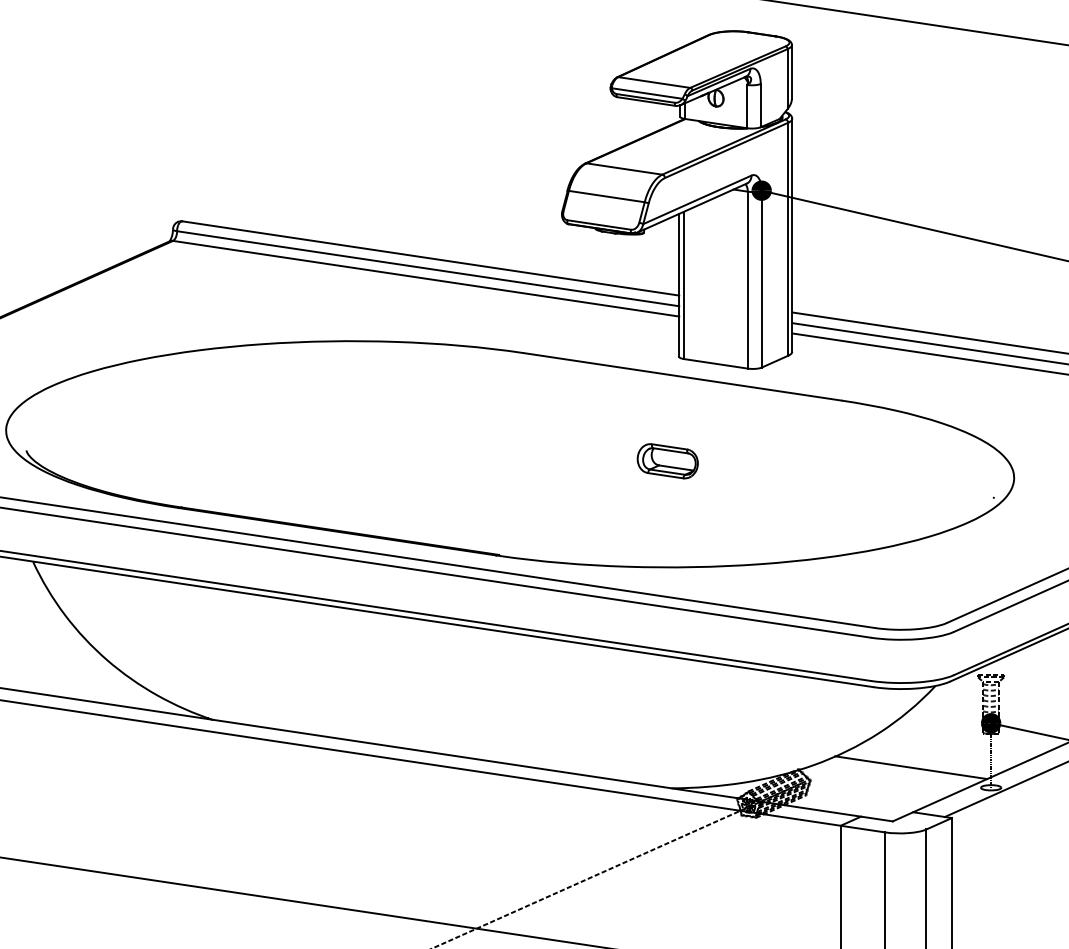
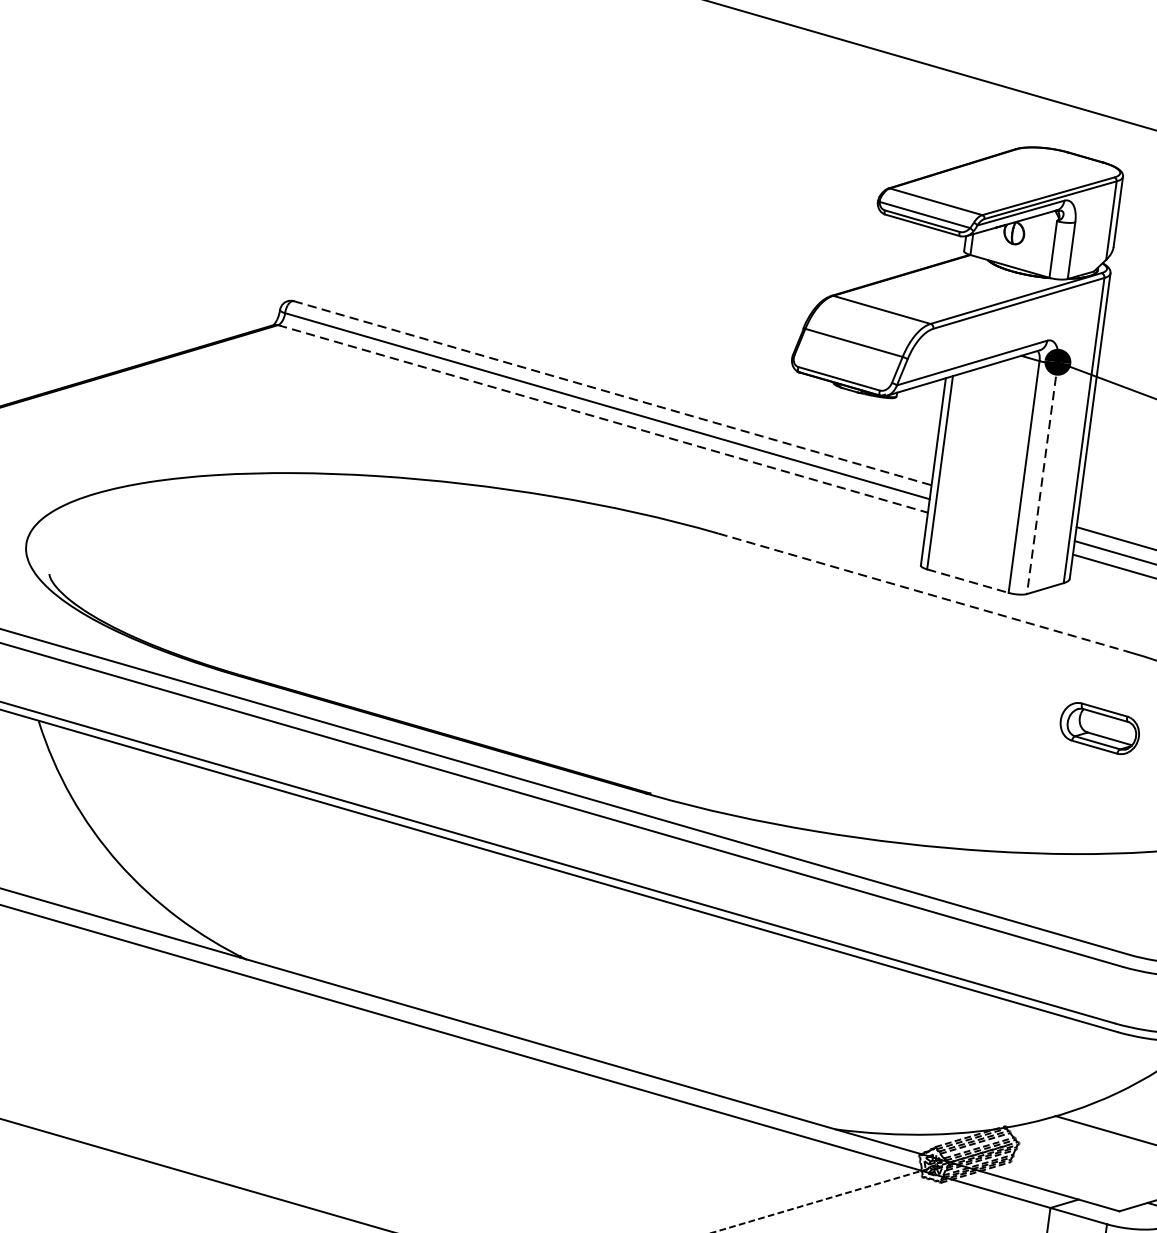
line: (431, 258) -> (613, 393), solid -> dashed
line: (426, 278) -> (603, 418), solid -> dashed
line: (761, 279) -> (1042, 478), solid -> dashed
line: (716, 363) -> (968, 580), solid -> dashed
line: (683, 376) -> (923, 591), solid -> dashed
part: (667, 461) -> (1099, 728), moved

